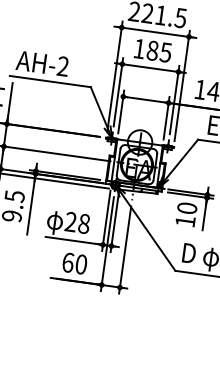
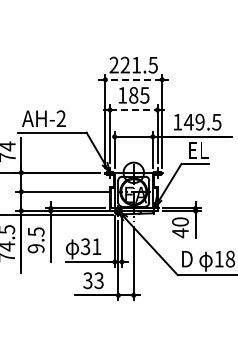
line: (155, 31) -> (133, 79), solid -> dashed
line: (149, 68) -> (133, 110), solid -> dashed
text: (185, 221) -> (180, 233), 10 -> 40
text: (77, 222) -> (91, 246), 28 -> 31
text: (74, 263) -> (93, 280), 60 -> 33

